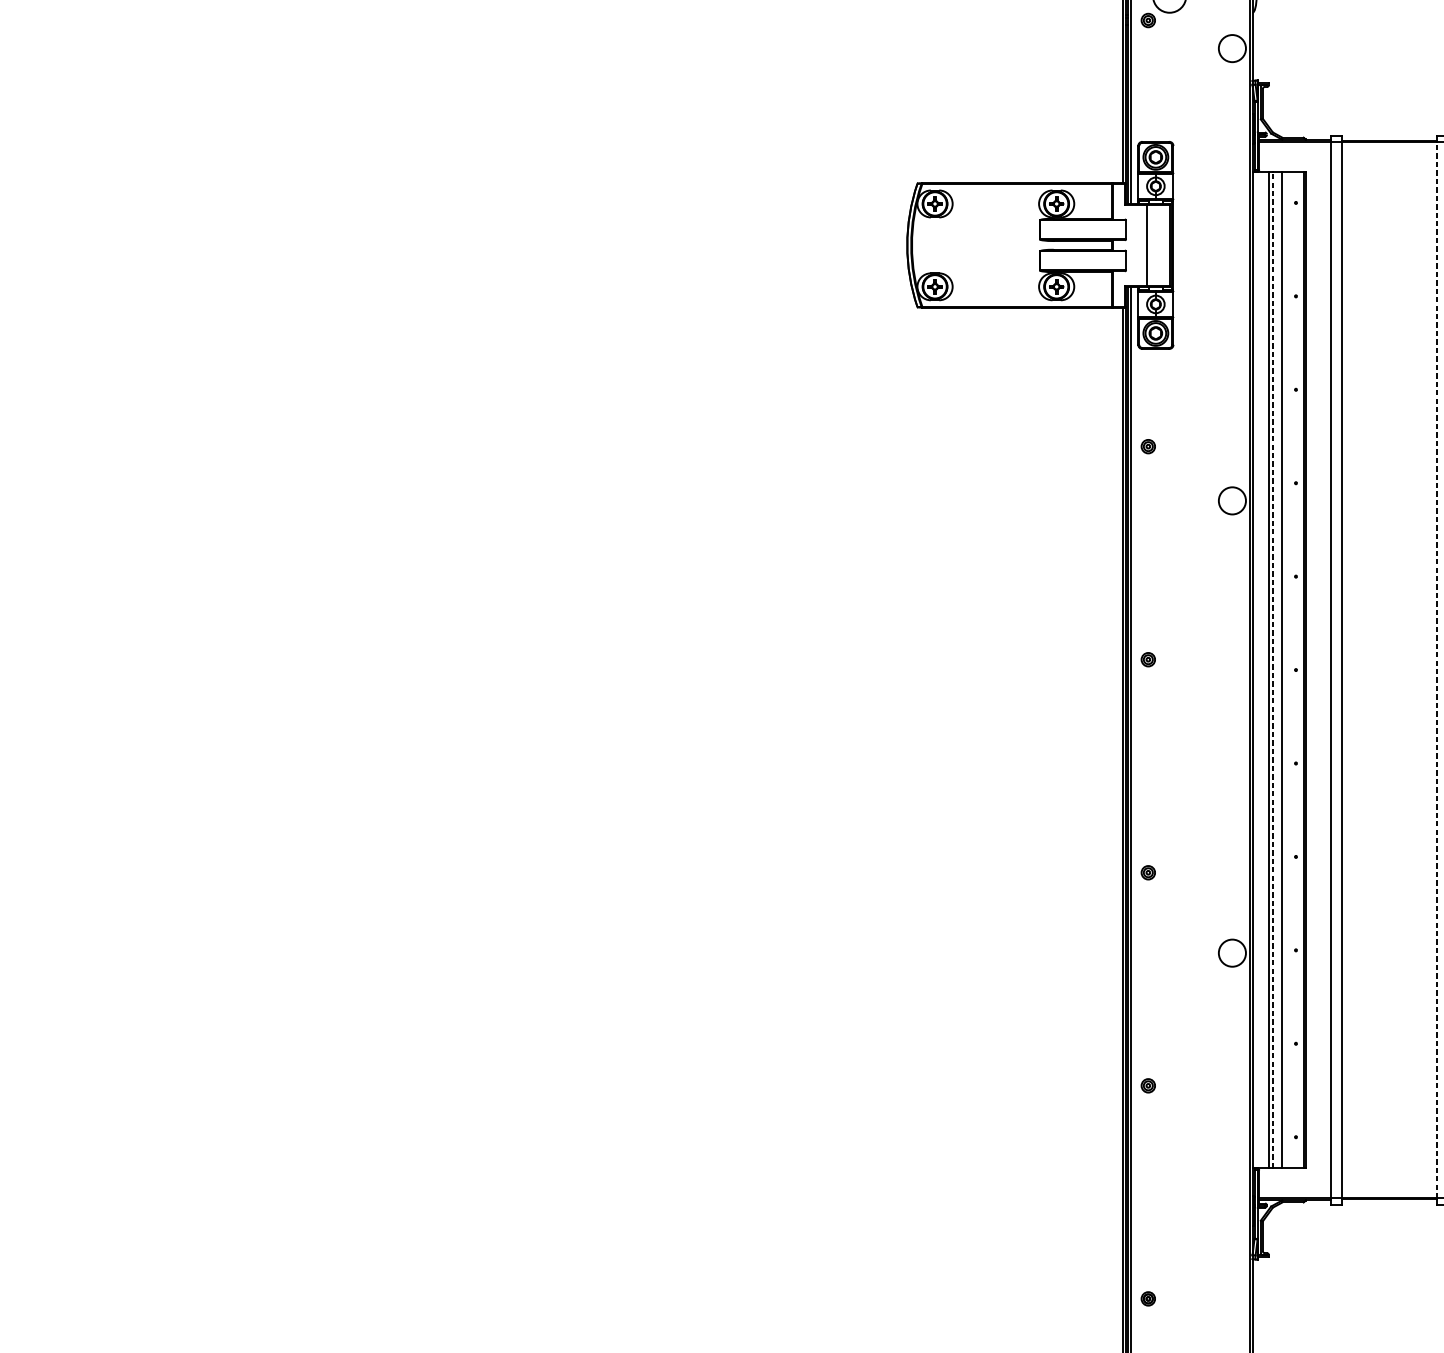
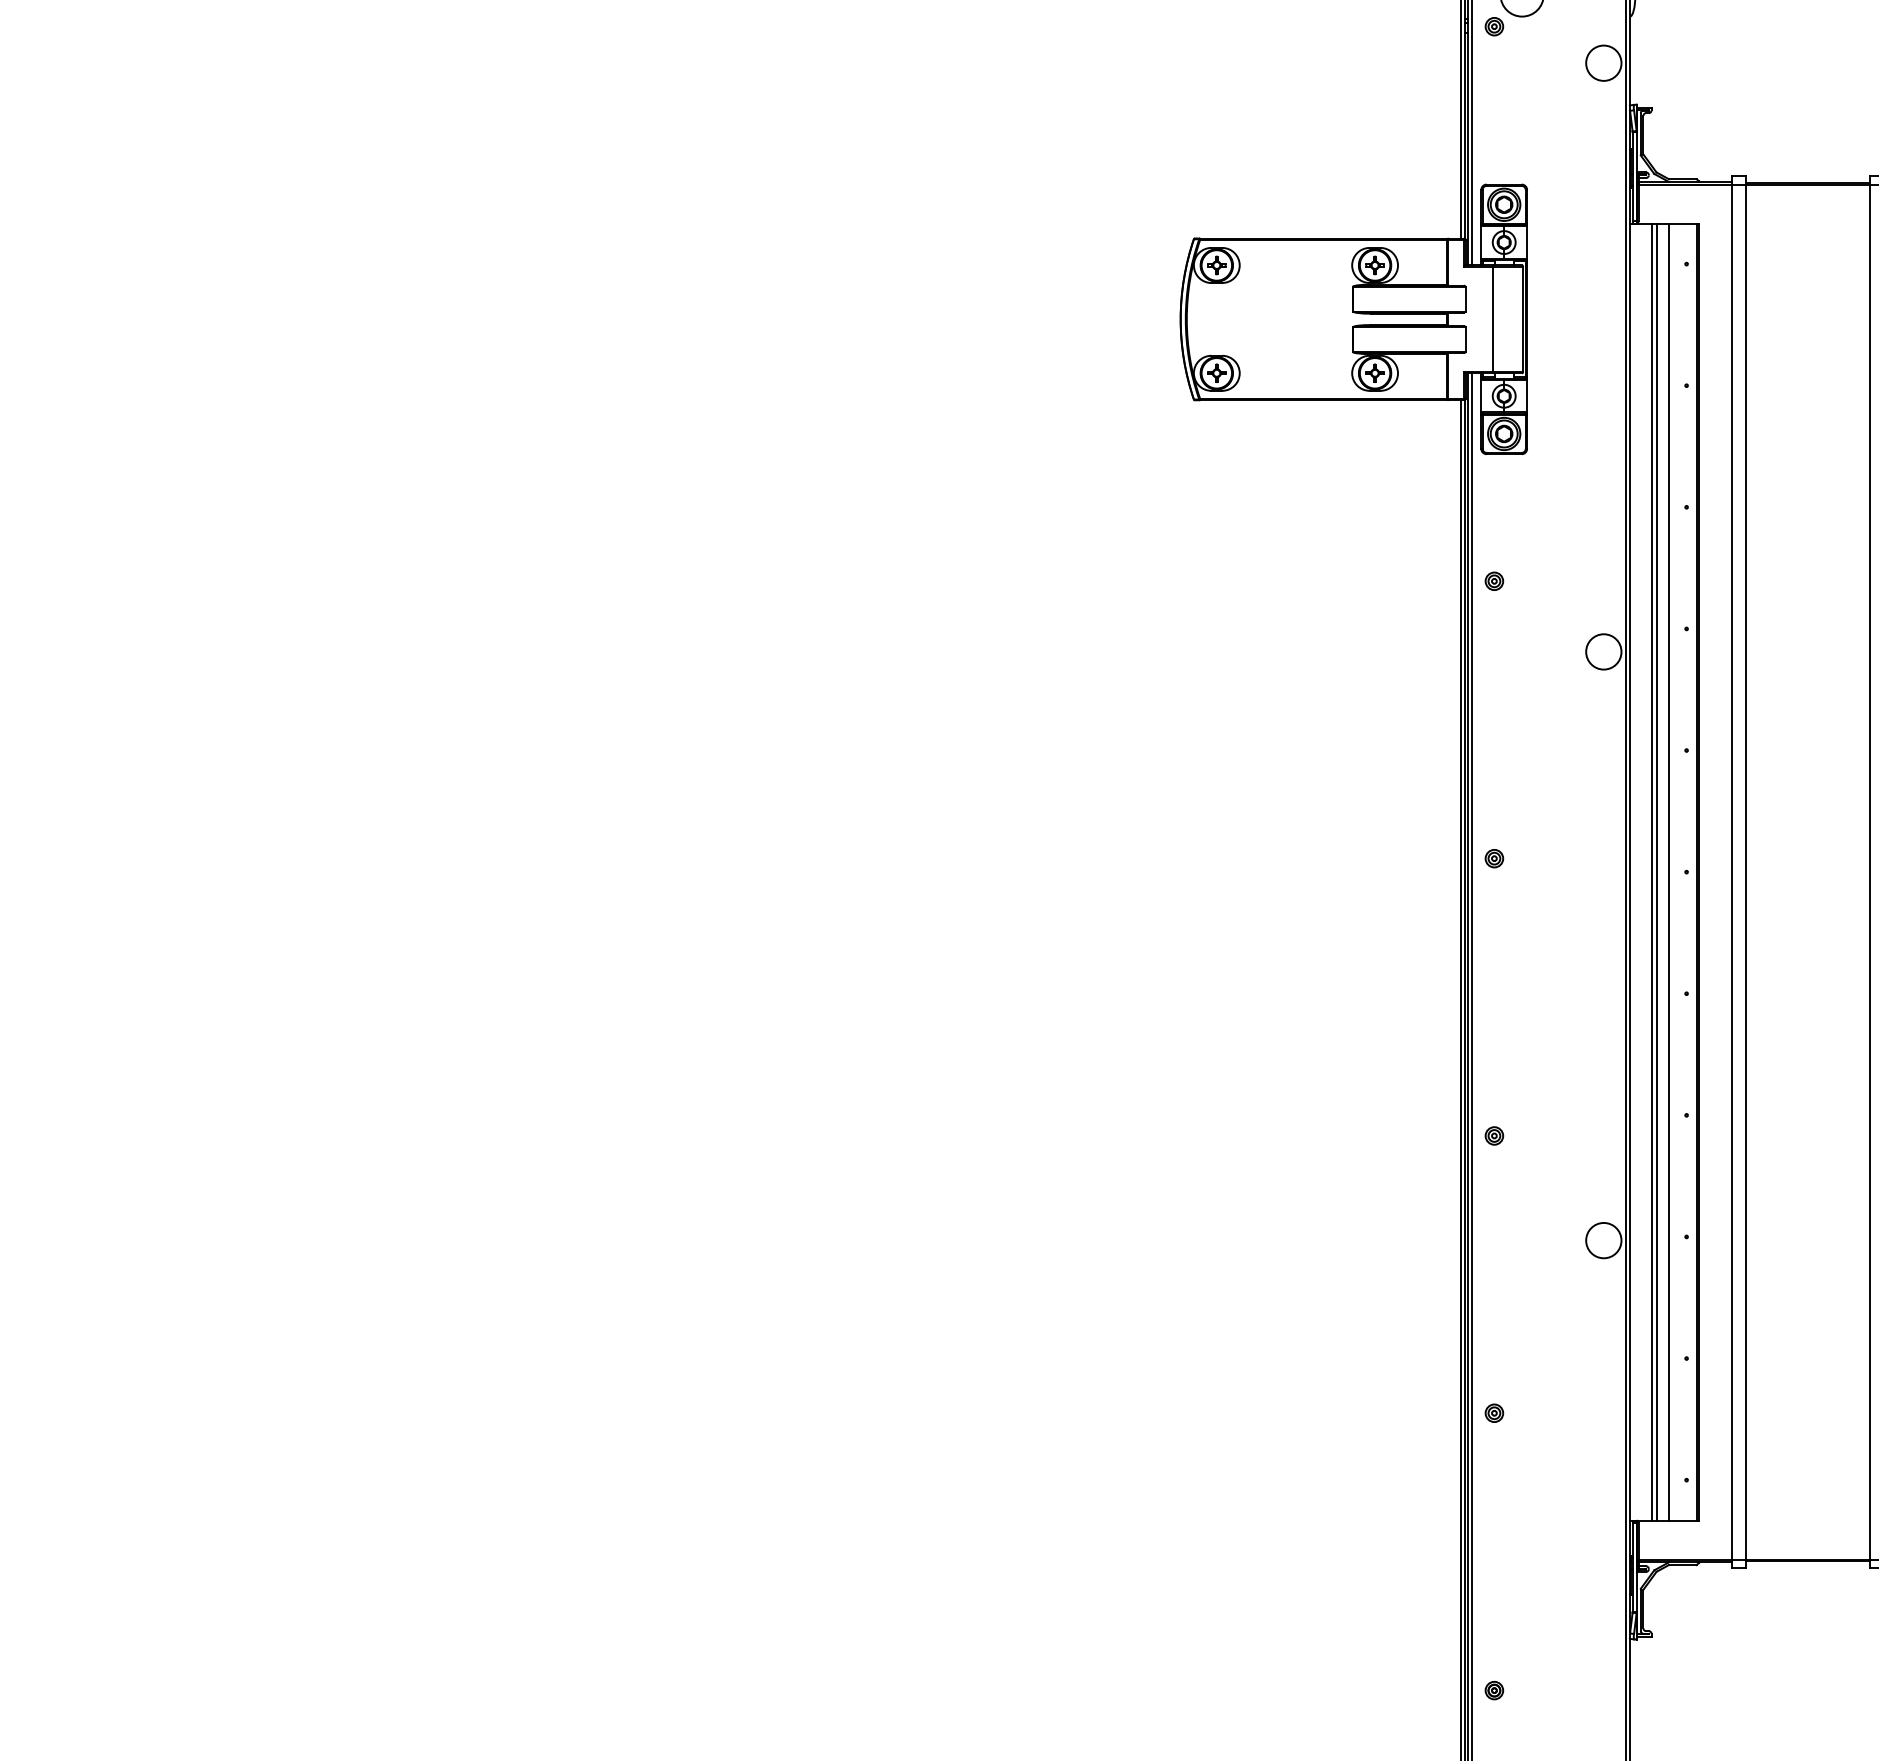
line: (1272, 669) -> (1656, 871), dashed -> solid
line: (1436, 670) -> (1869, 872), dashed -> solid

